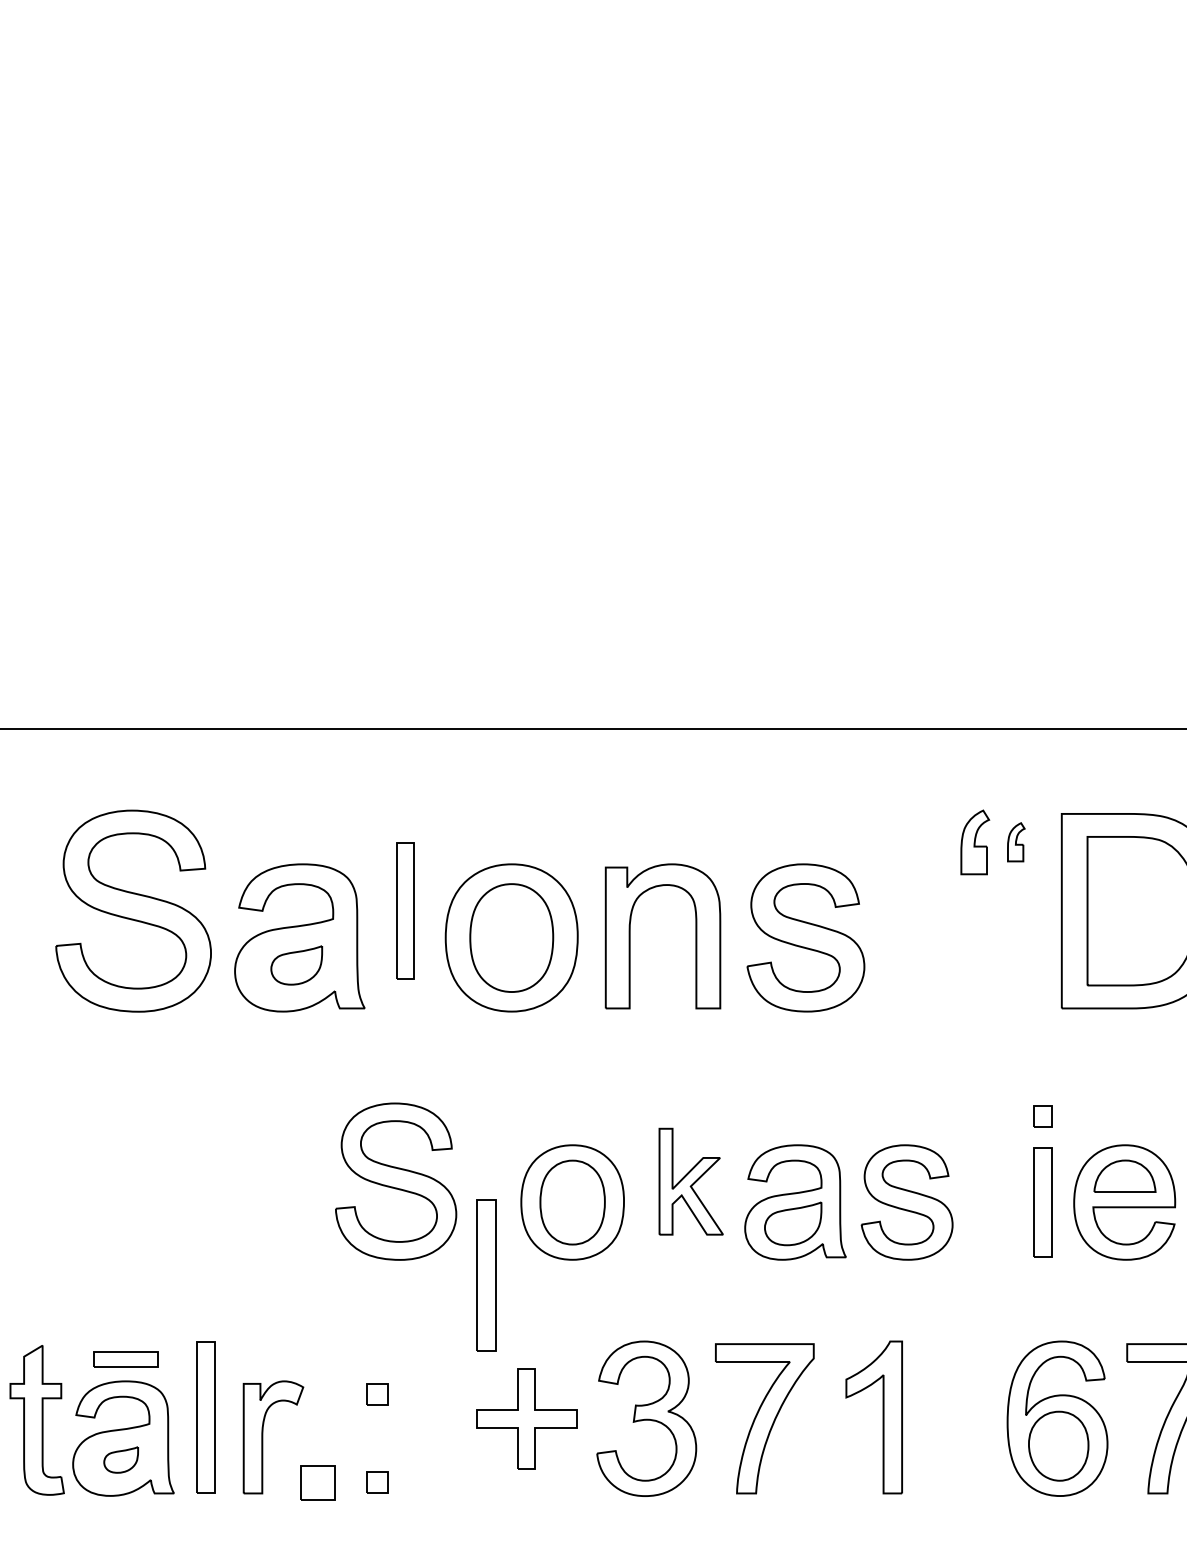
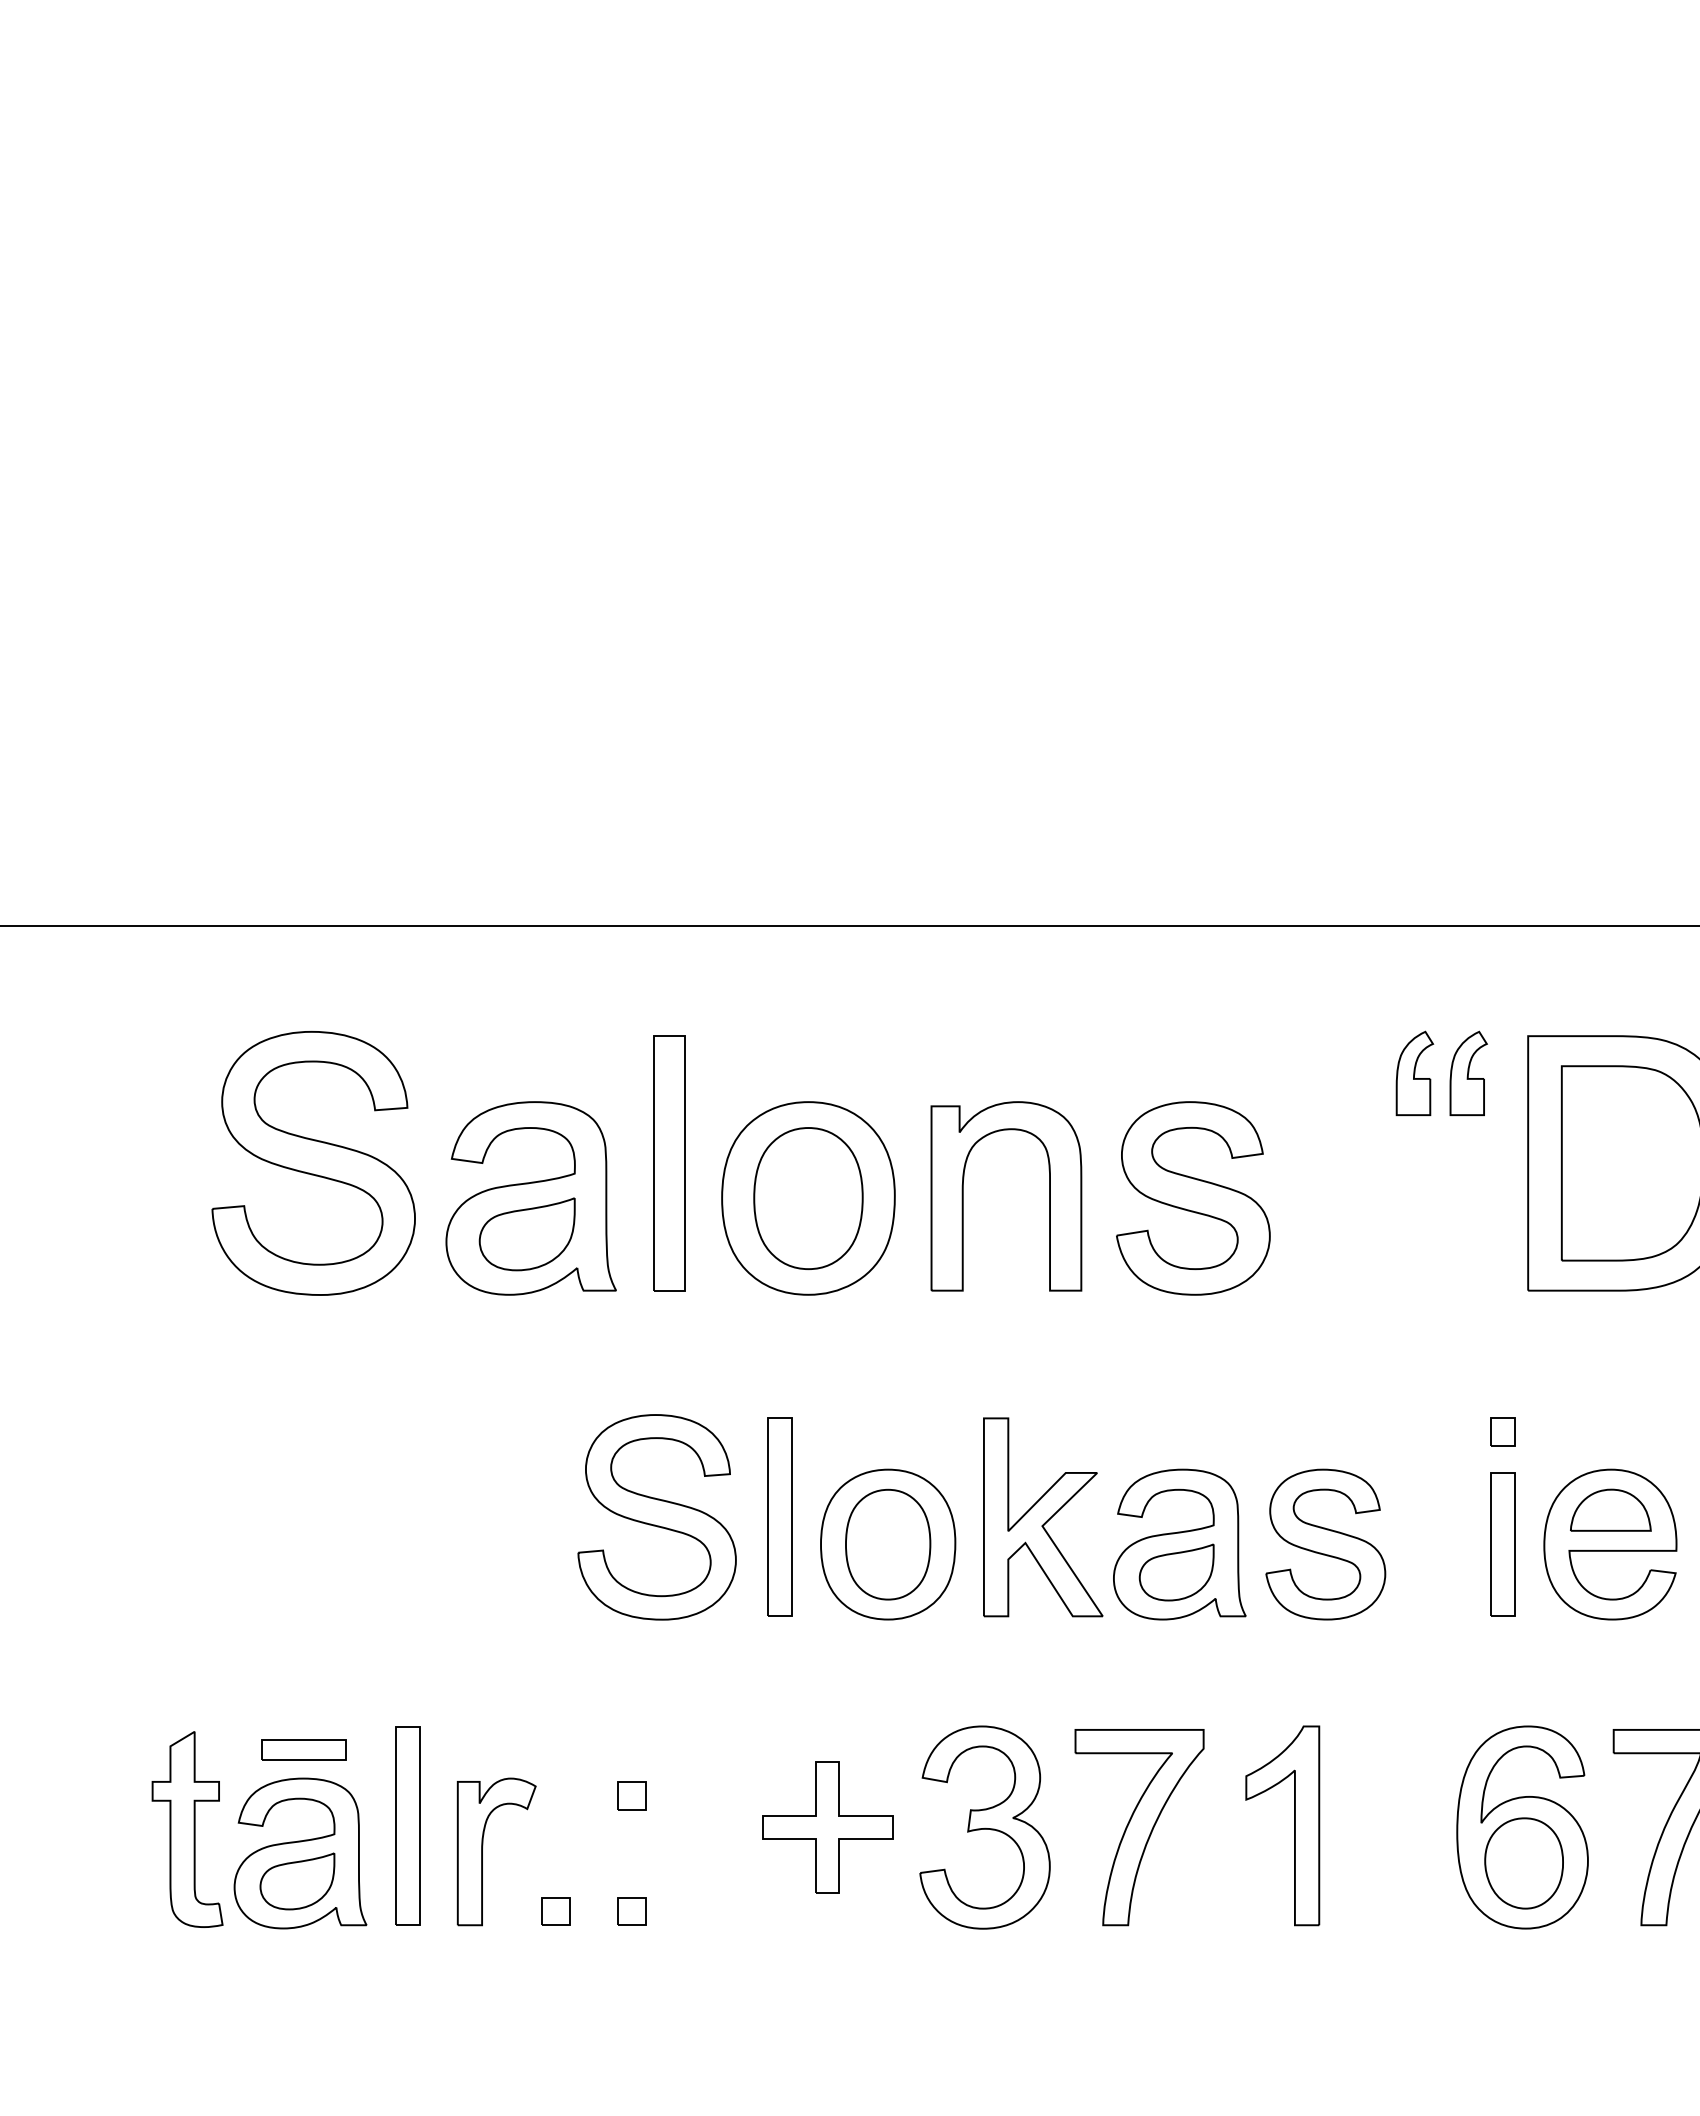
part: (1016, 841) -> (1468, 1072), size x1.67
part: (405, 911) -> (669, 1163), size x1.43
part: (296, 965) -> (526, 1234), size x1.43
part: (691, 1181) -> (1043, 1517), size x1.43
part: (485, 1275) -> (779, 1516), moved
part: (121, 1460) -> (297, 1881), size x1.67
part: (318, 1482) -> (555, 1911), size x0.62

